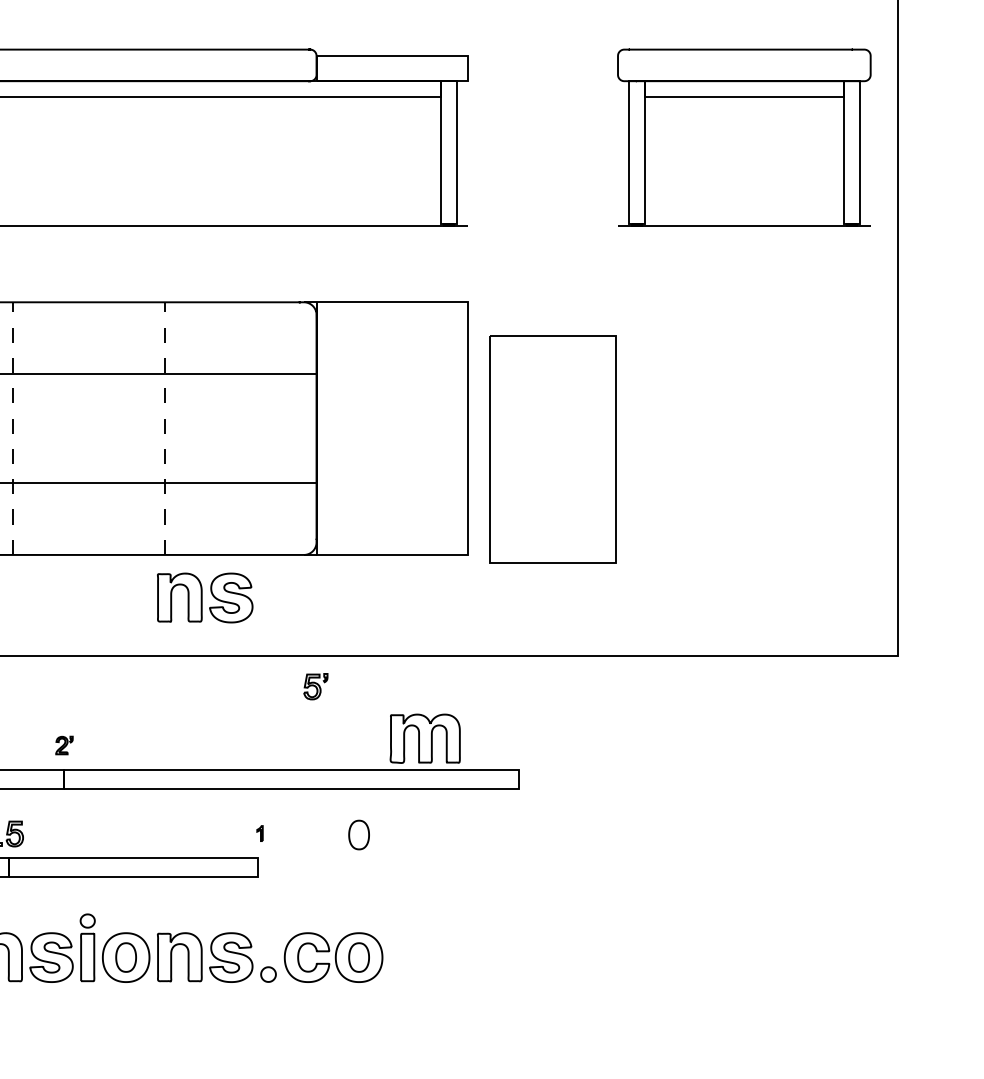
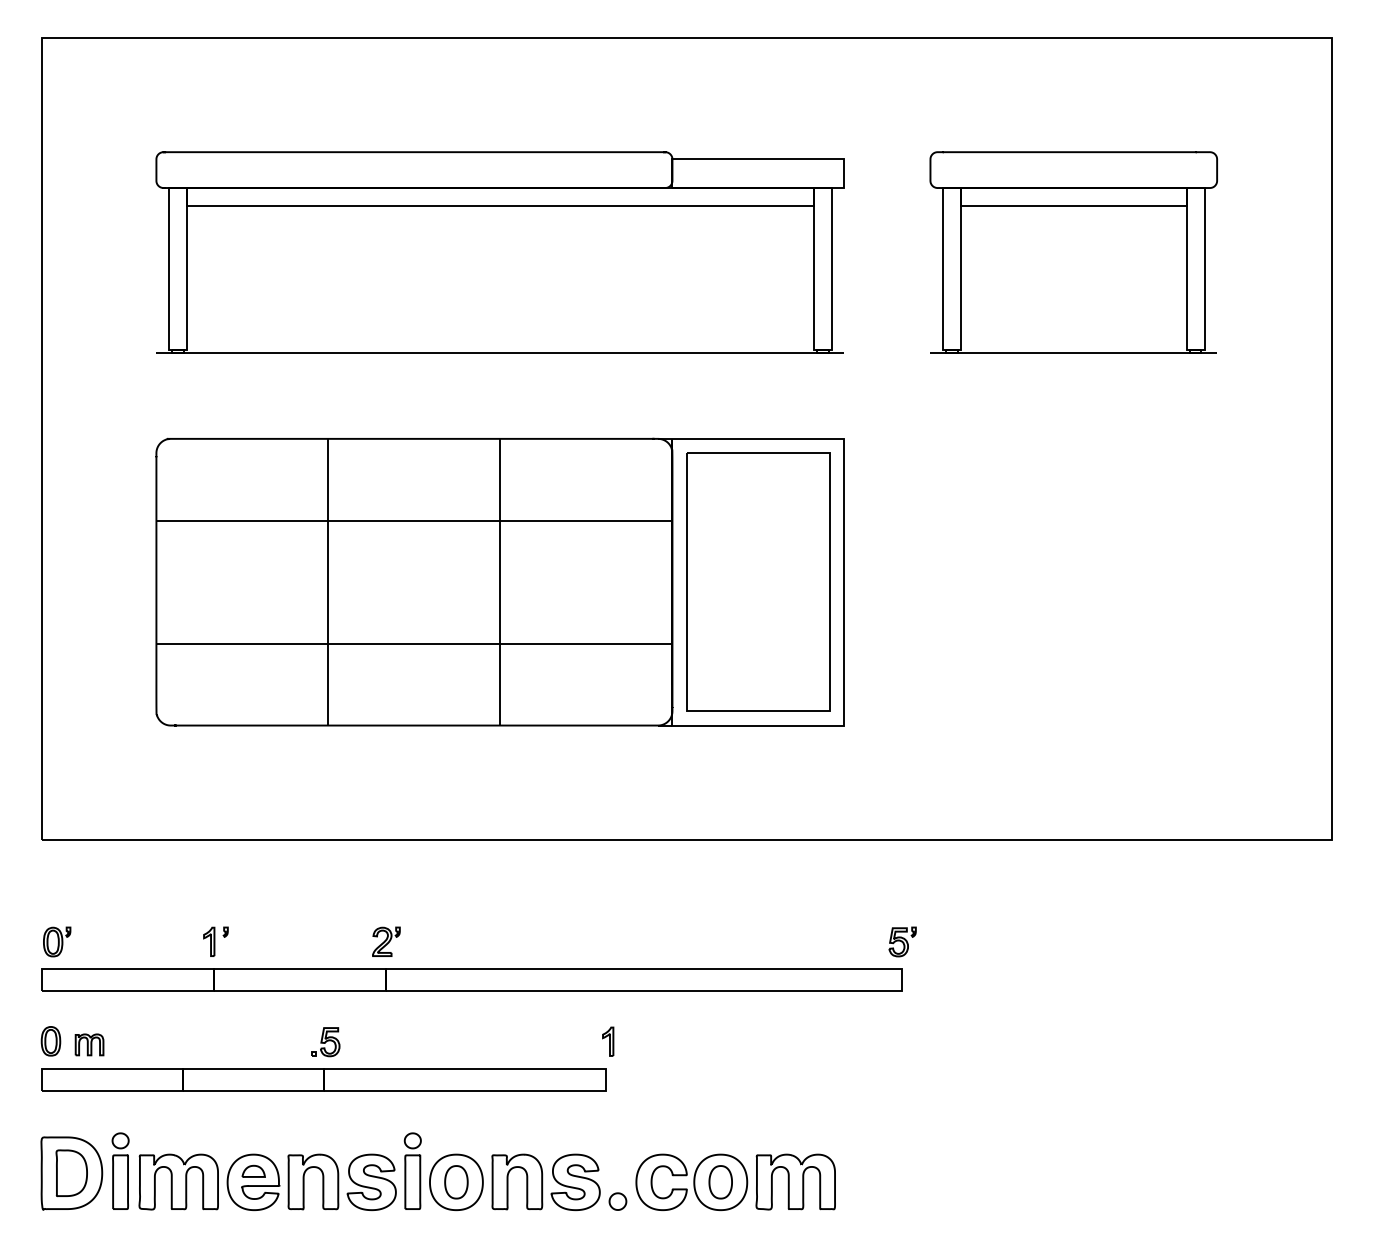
part: (744, 138) -> (1073, 252), moved
line: (13, 428) -> (328, 581), dashed -> solid
line: (165, 428) -> (500, 581), dashed -> solid
part: (552, 449) -> (758, 581), moved
part: (204, 598) -> (545, 774), removed
part: (315, 686) -> (902, 941), moved
part: (425, 738) -> (795, 1181), moved
part: (64, 745) -> (386, 941), size x1.43
part: (260, 833) -> (608, 1041), size x1.67
part: (358, 835) -> (720, 1043), removed

